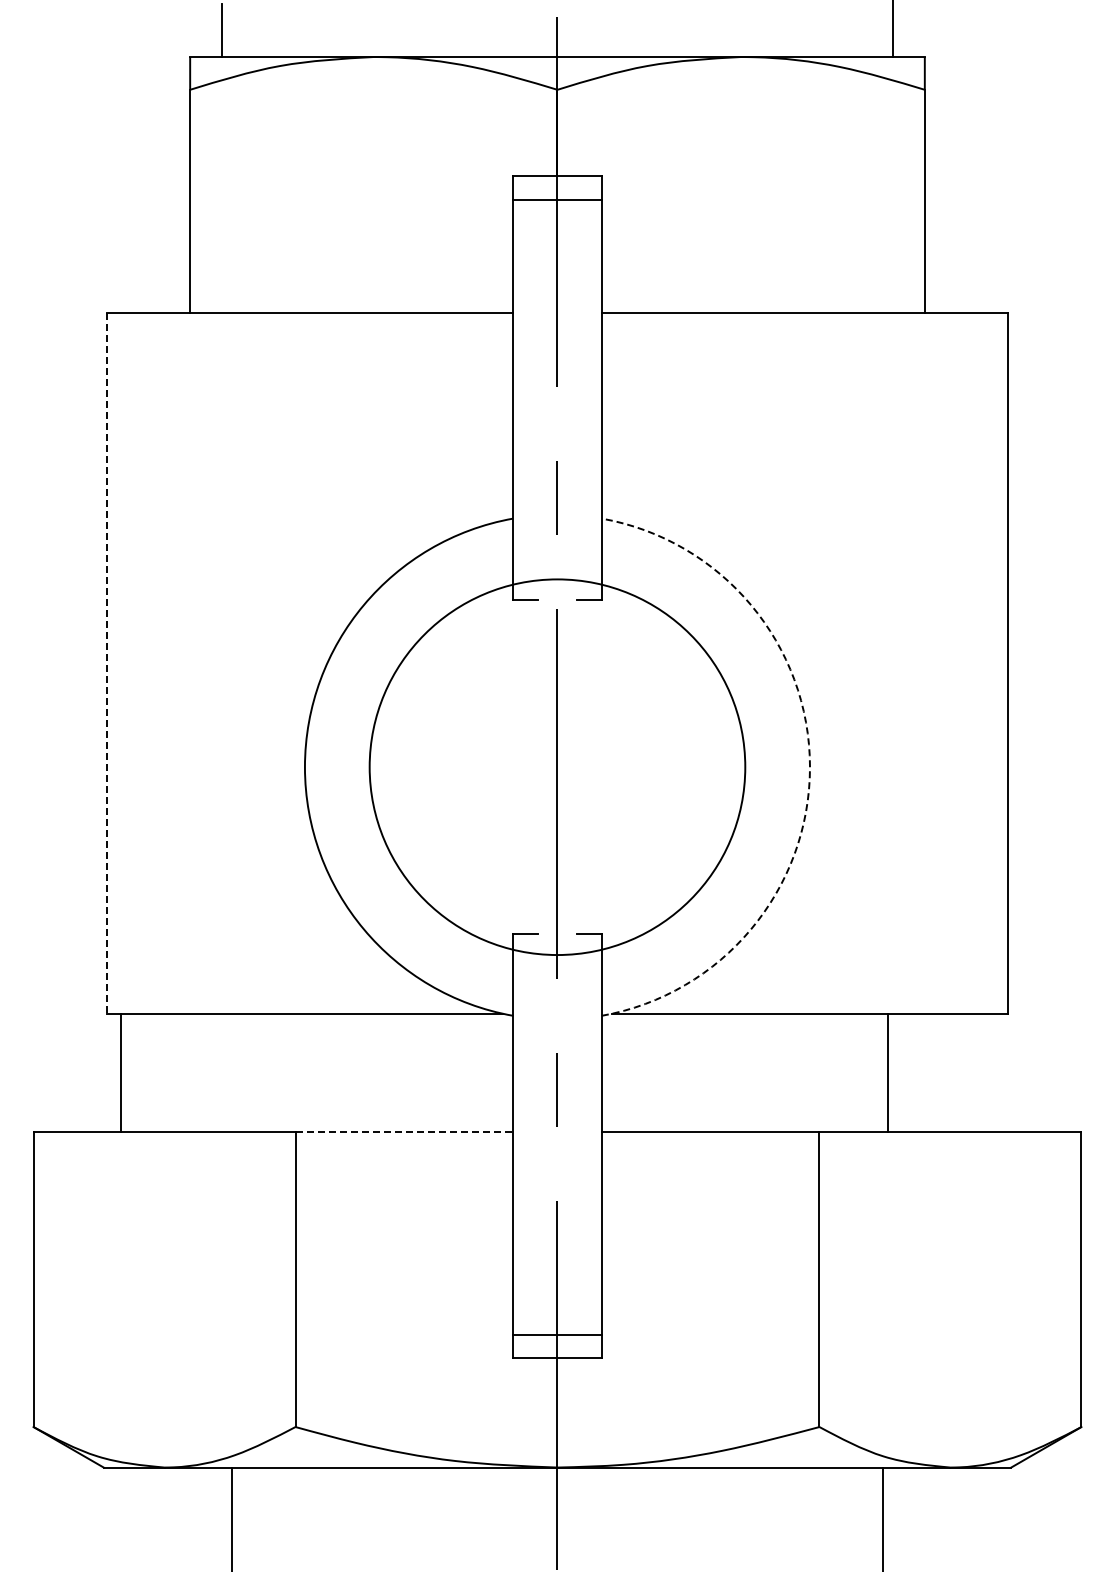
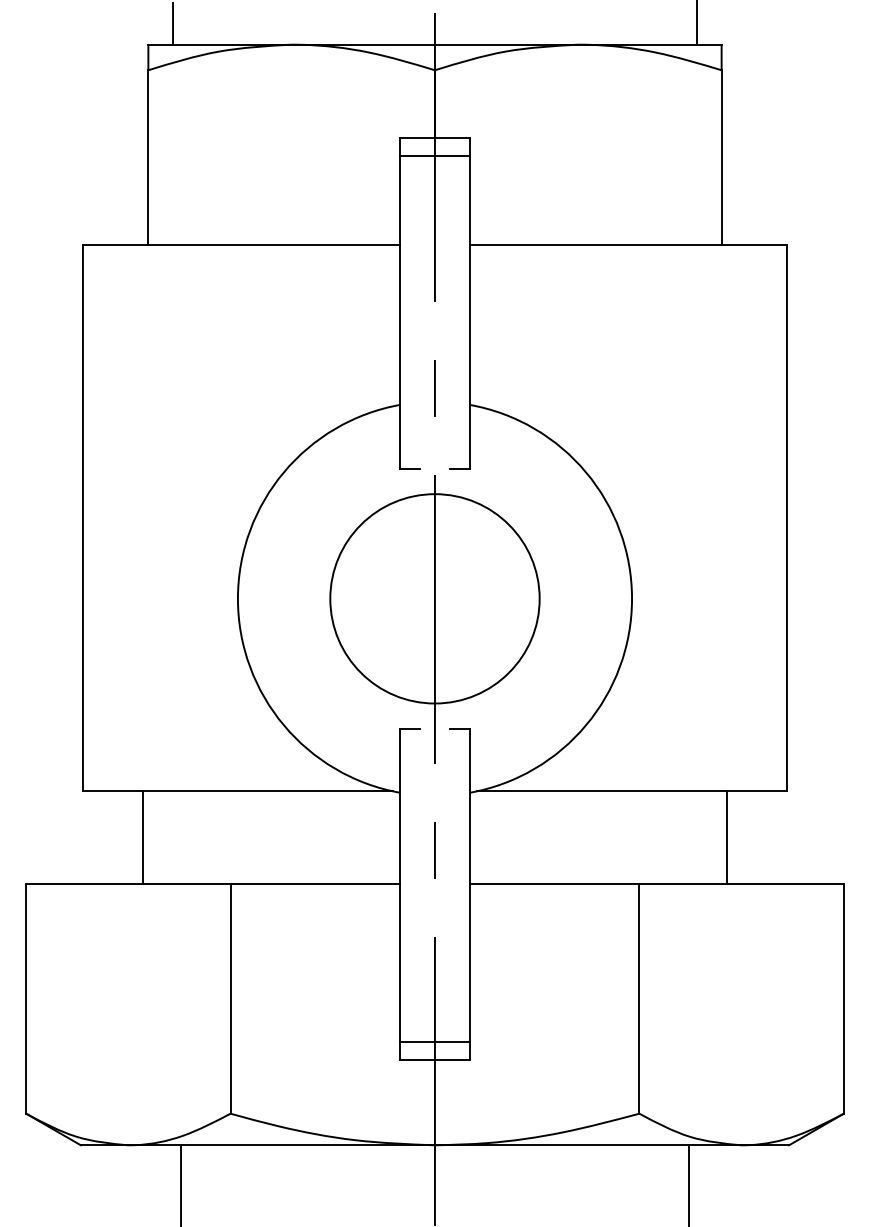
line: (106, 664) -> (83, 518), dashed -> solid
circle: (557, 767) -> (435, 599), size x0.71
arc: (810, 767) -> (632, 599), dashed -> solid
line: (120, 1072) -> (142, 837), moved
line: (888, 1072) -> (727, 837), moved
line: (404, 1132) -> (315, 883), dashed -> solid

